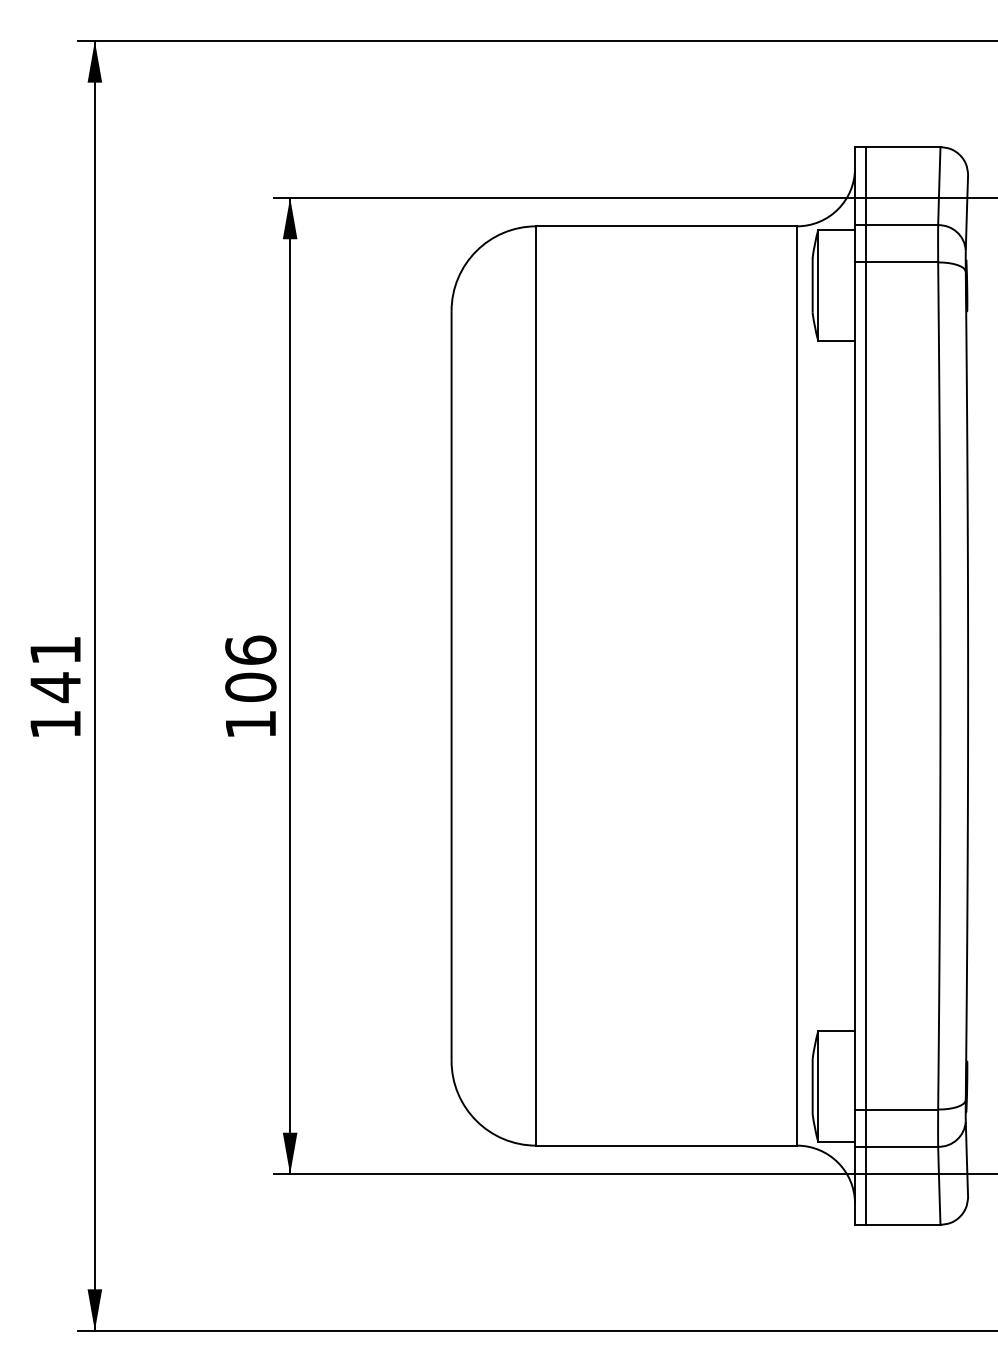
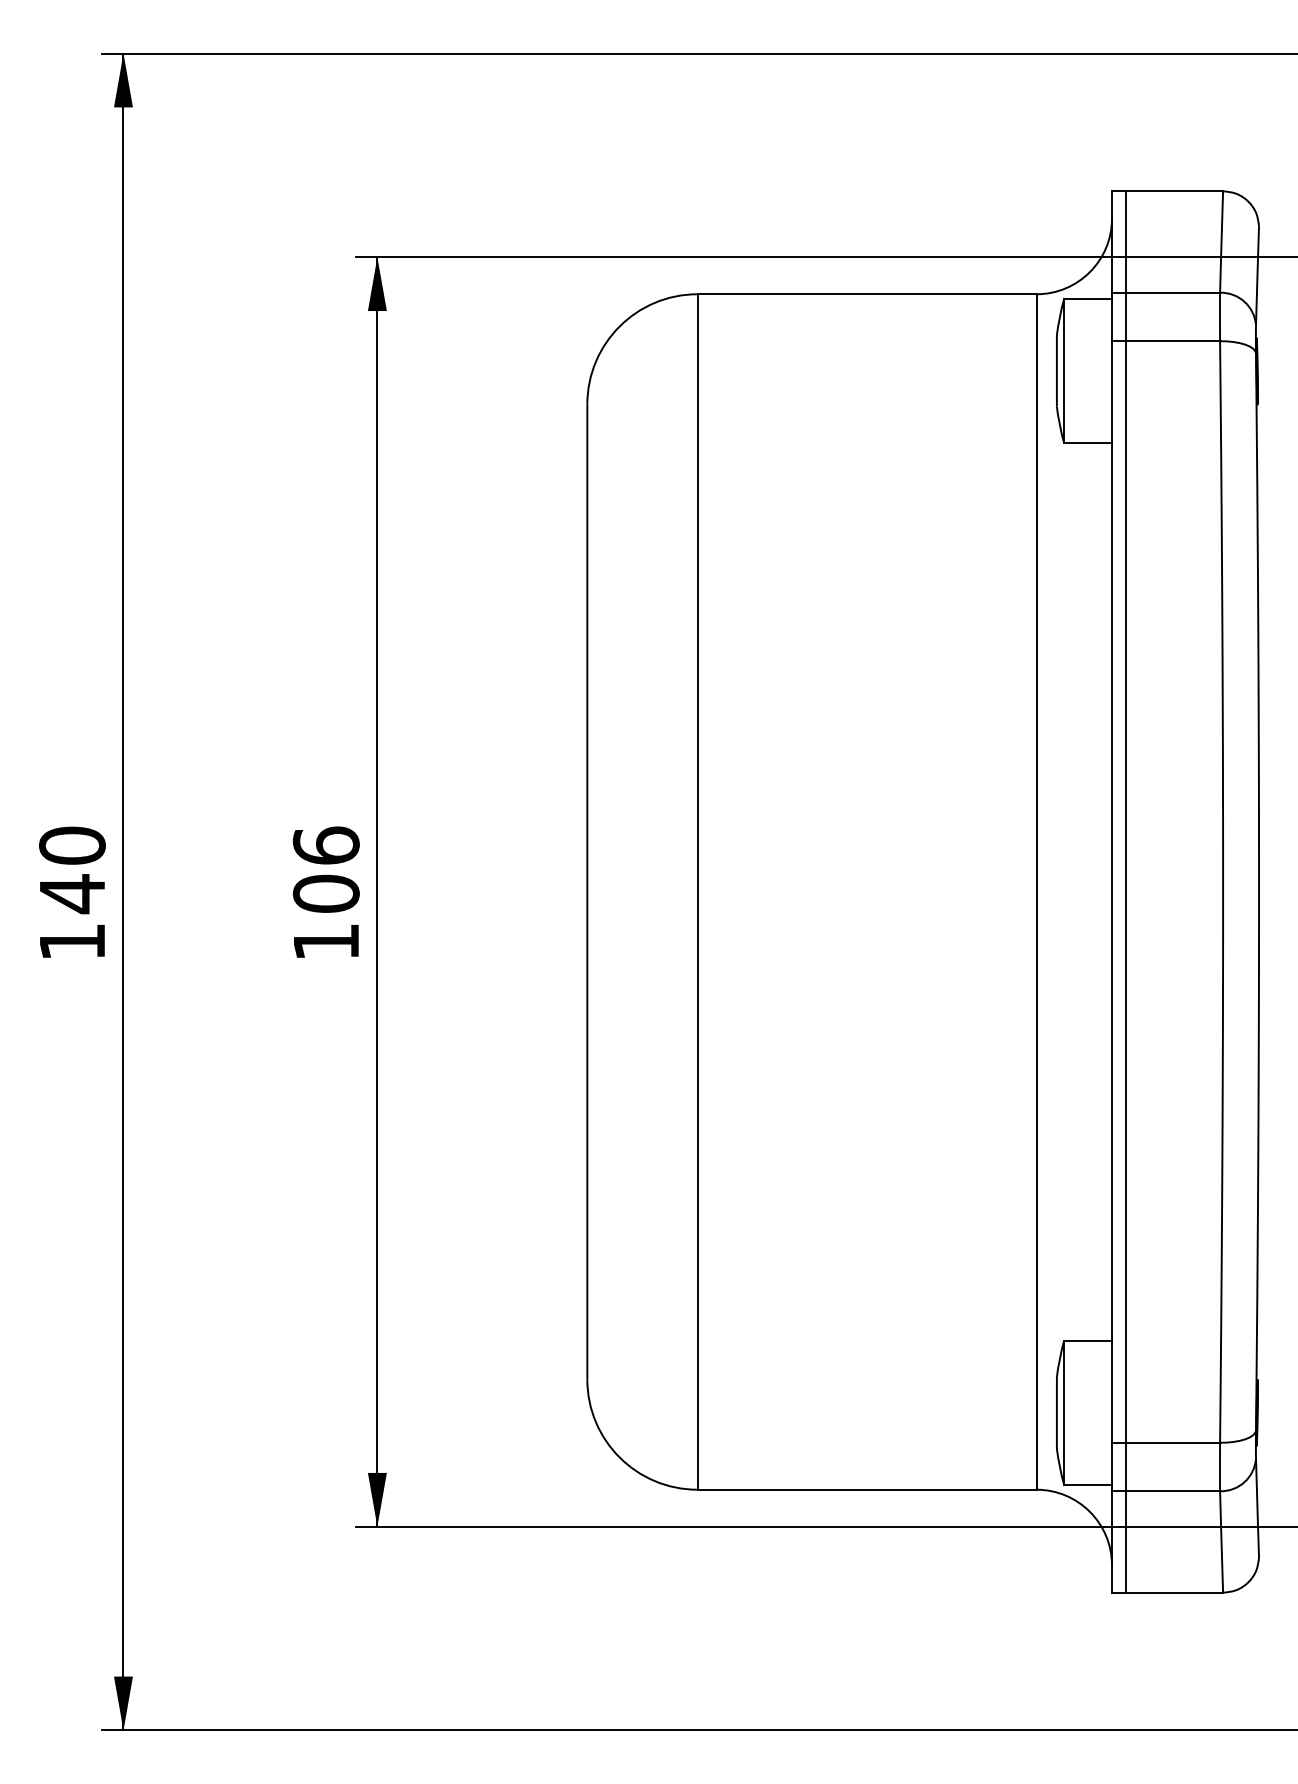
text: (55, 650) -> (72, 845), 141 -> 140

